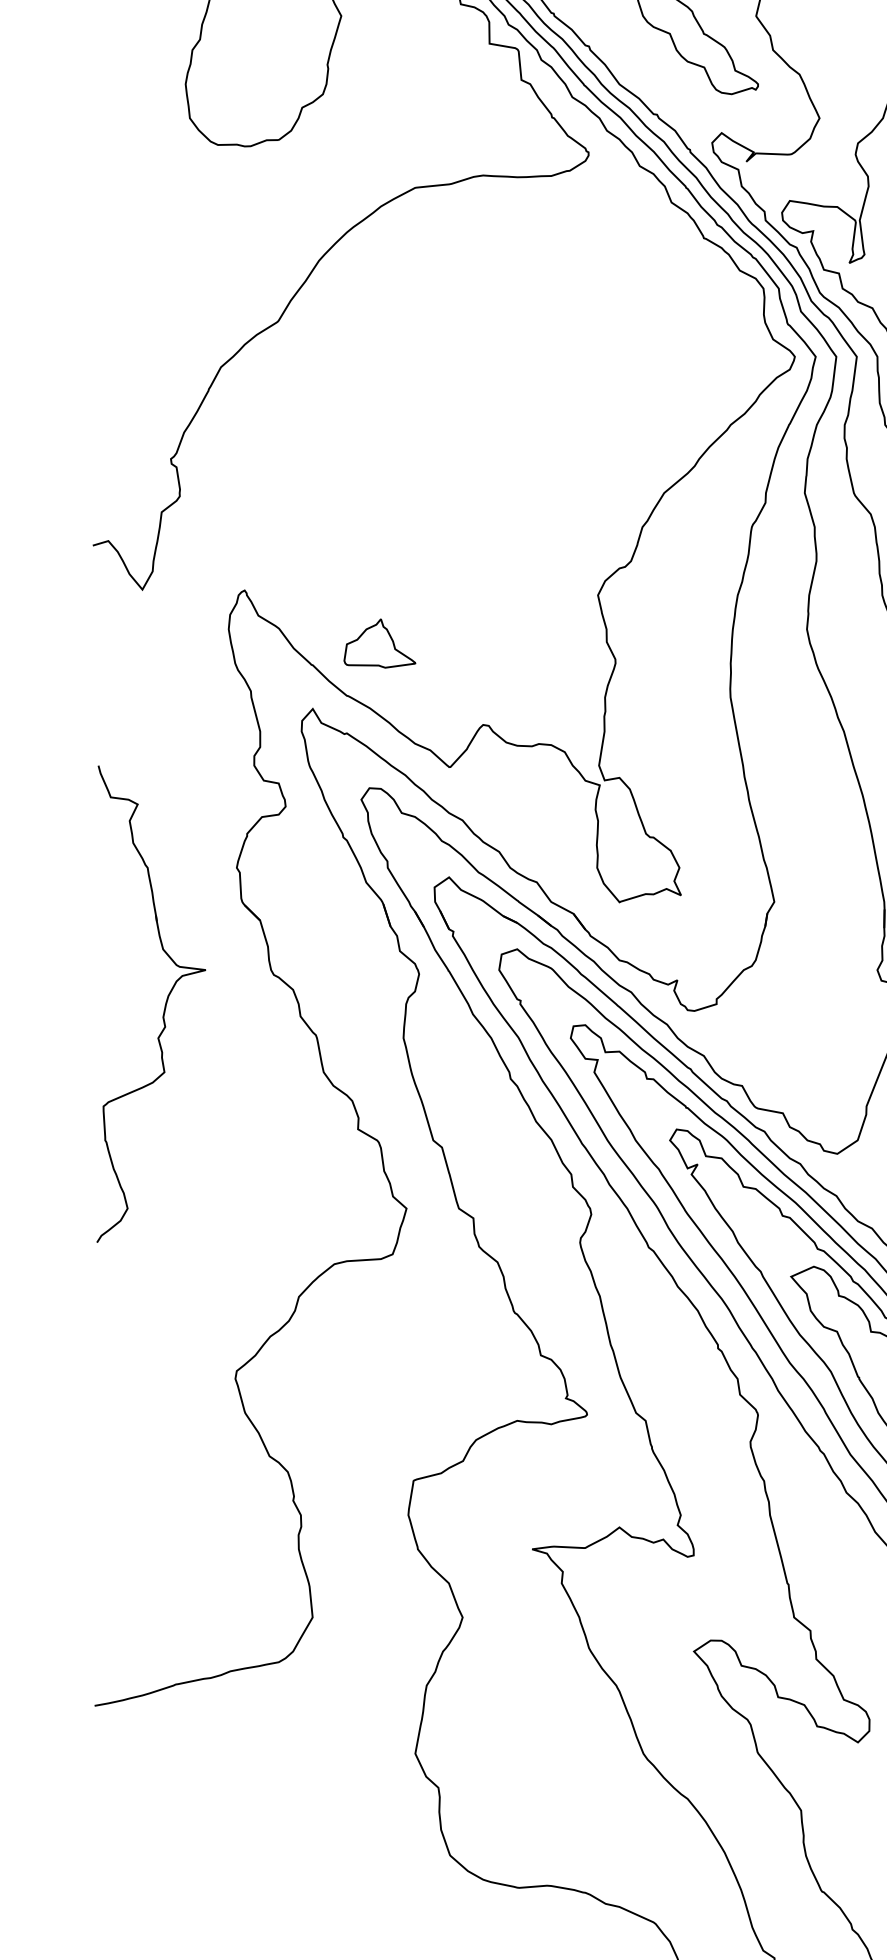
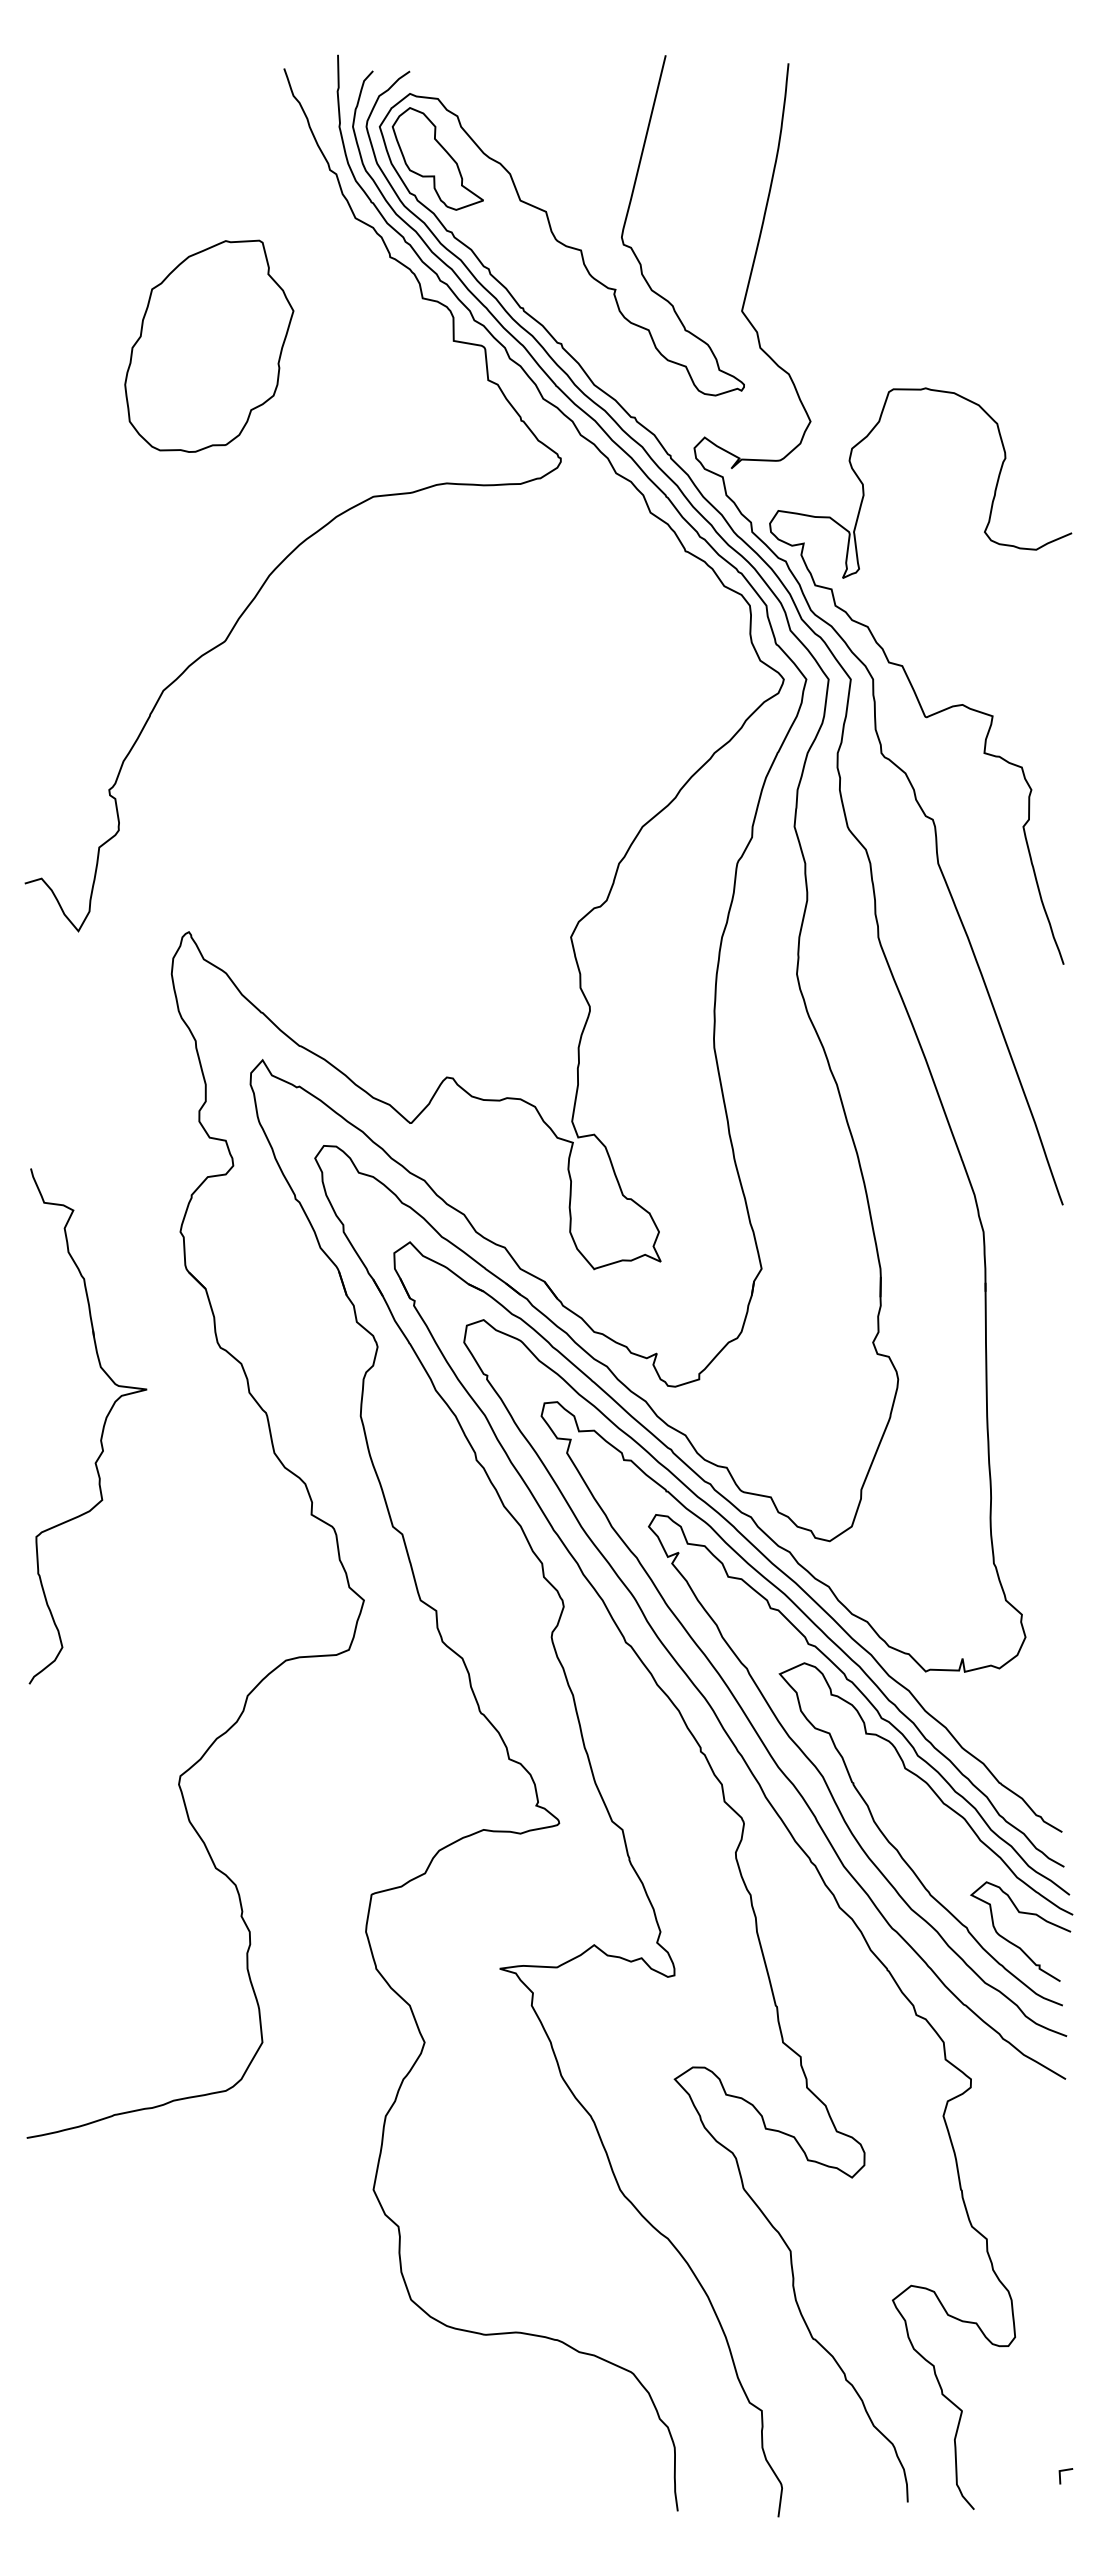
part: (380, 643) -> (335, 989), removed
part: (164, 1005) -> (102, 1427), moved

